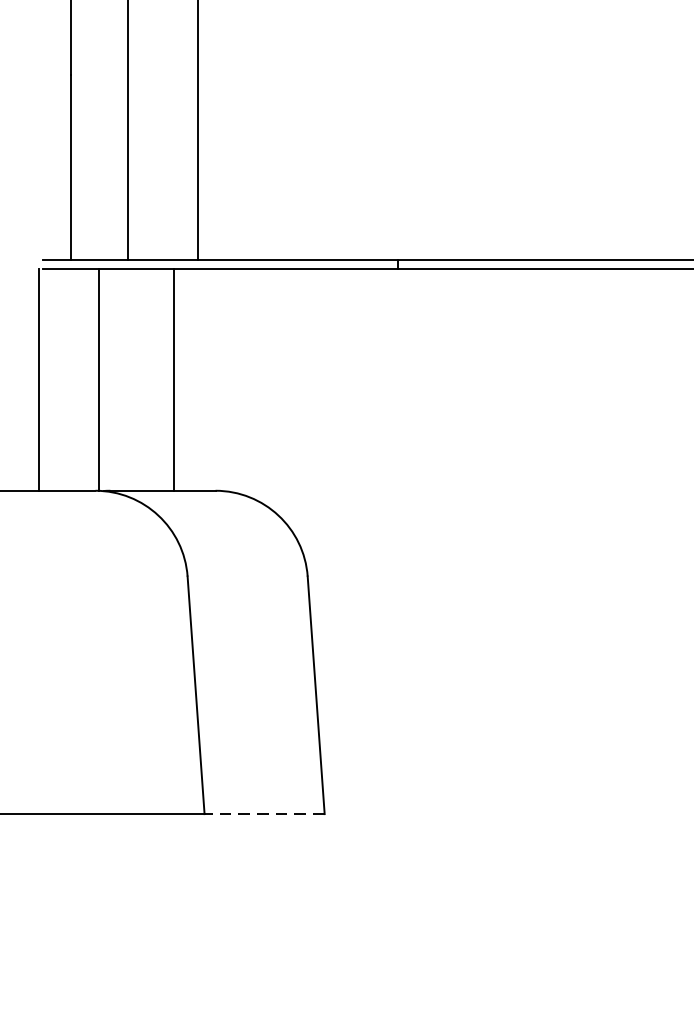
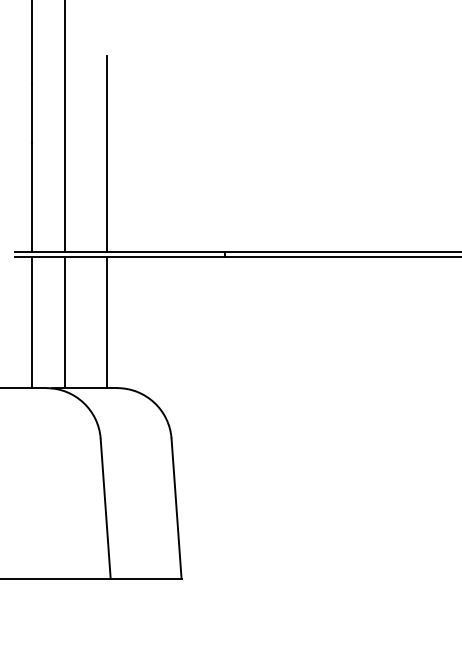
line: (38, 379) -> (31, 322), moved
line: (99, 379) -> (65, 322), moved
line: (173, 379) -> (106, 322), moved
line: (263, 813) -> (145, 578), dashed -> solid

